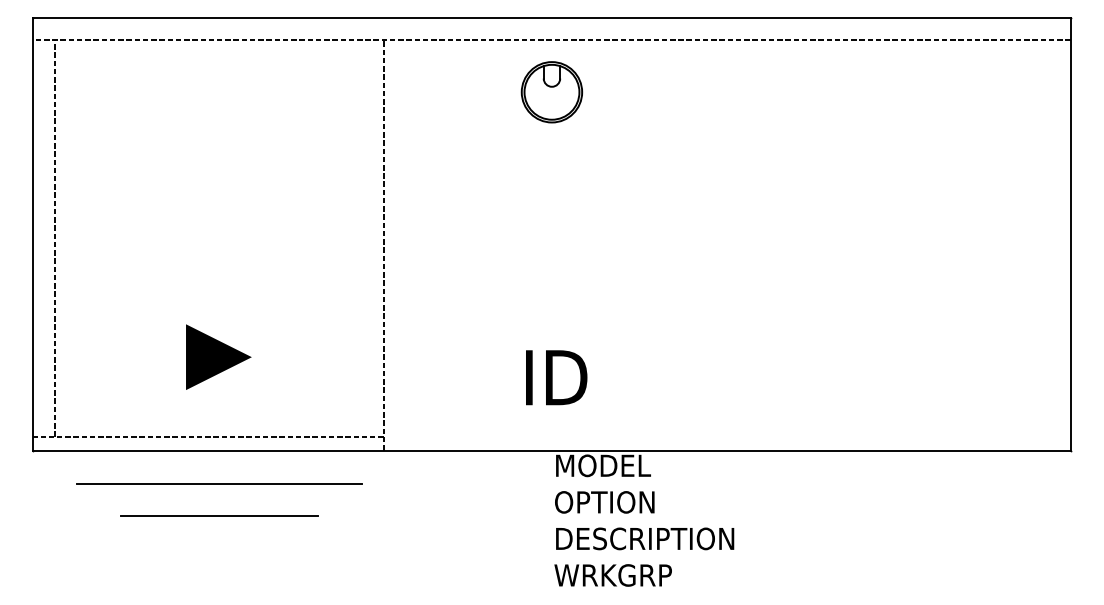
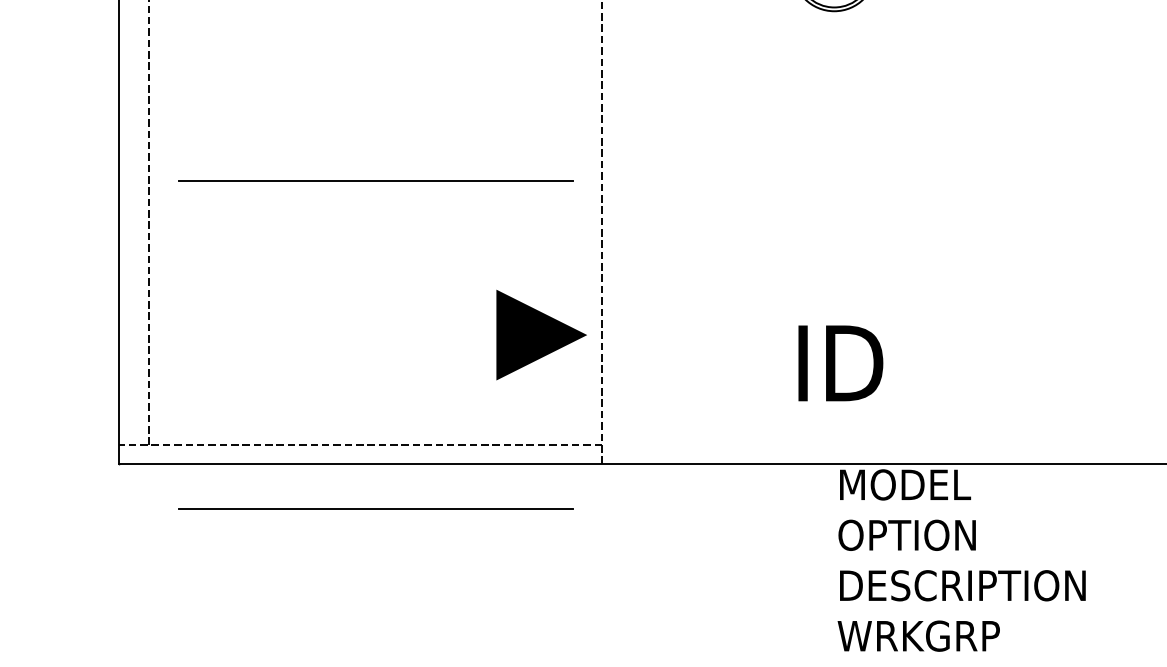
line: (219, 245) -> (375, 180), added
line: (218, 356) -> (541, 334), moved
line: (219, 516) -> (375, 554), removed

